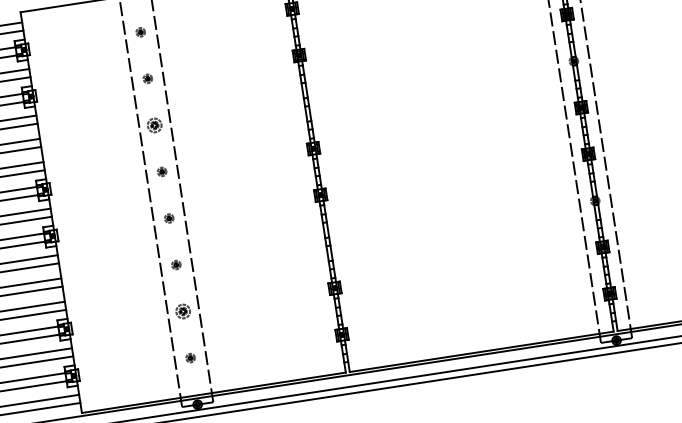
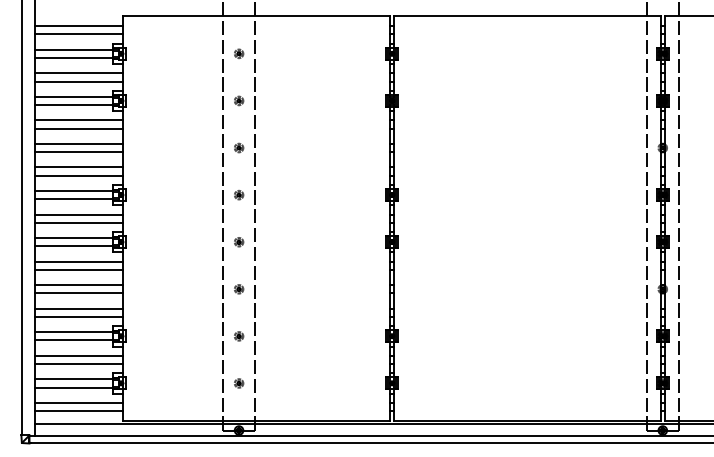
part: (155, 124) -> (239, 147), size x0.62
part: (183, 311) -> (239, 336), size x0.62

